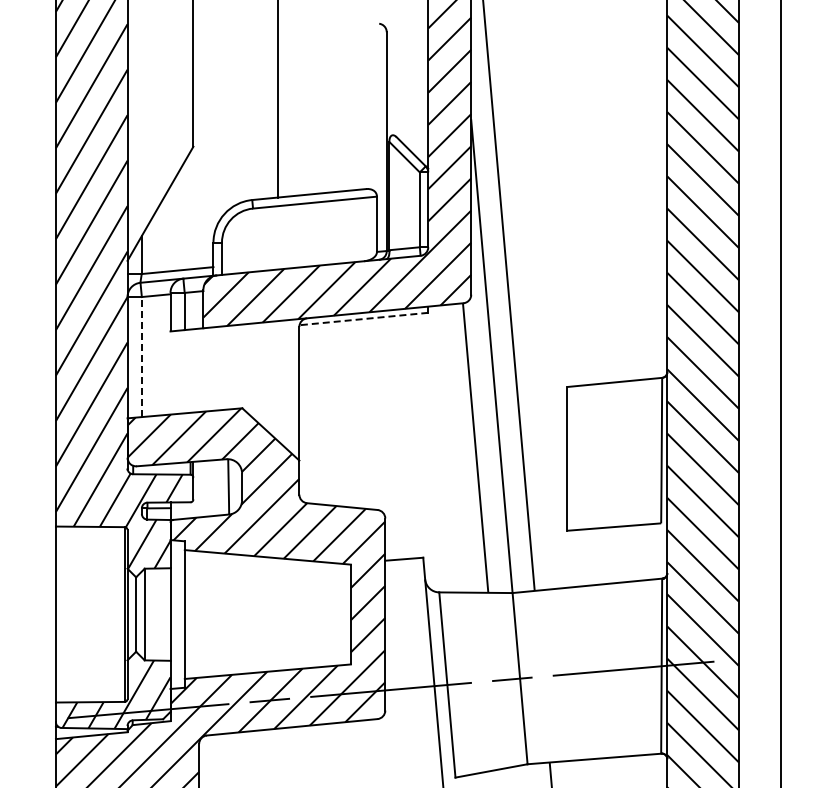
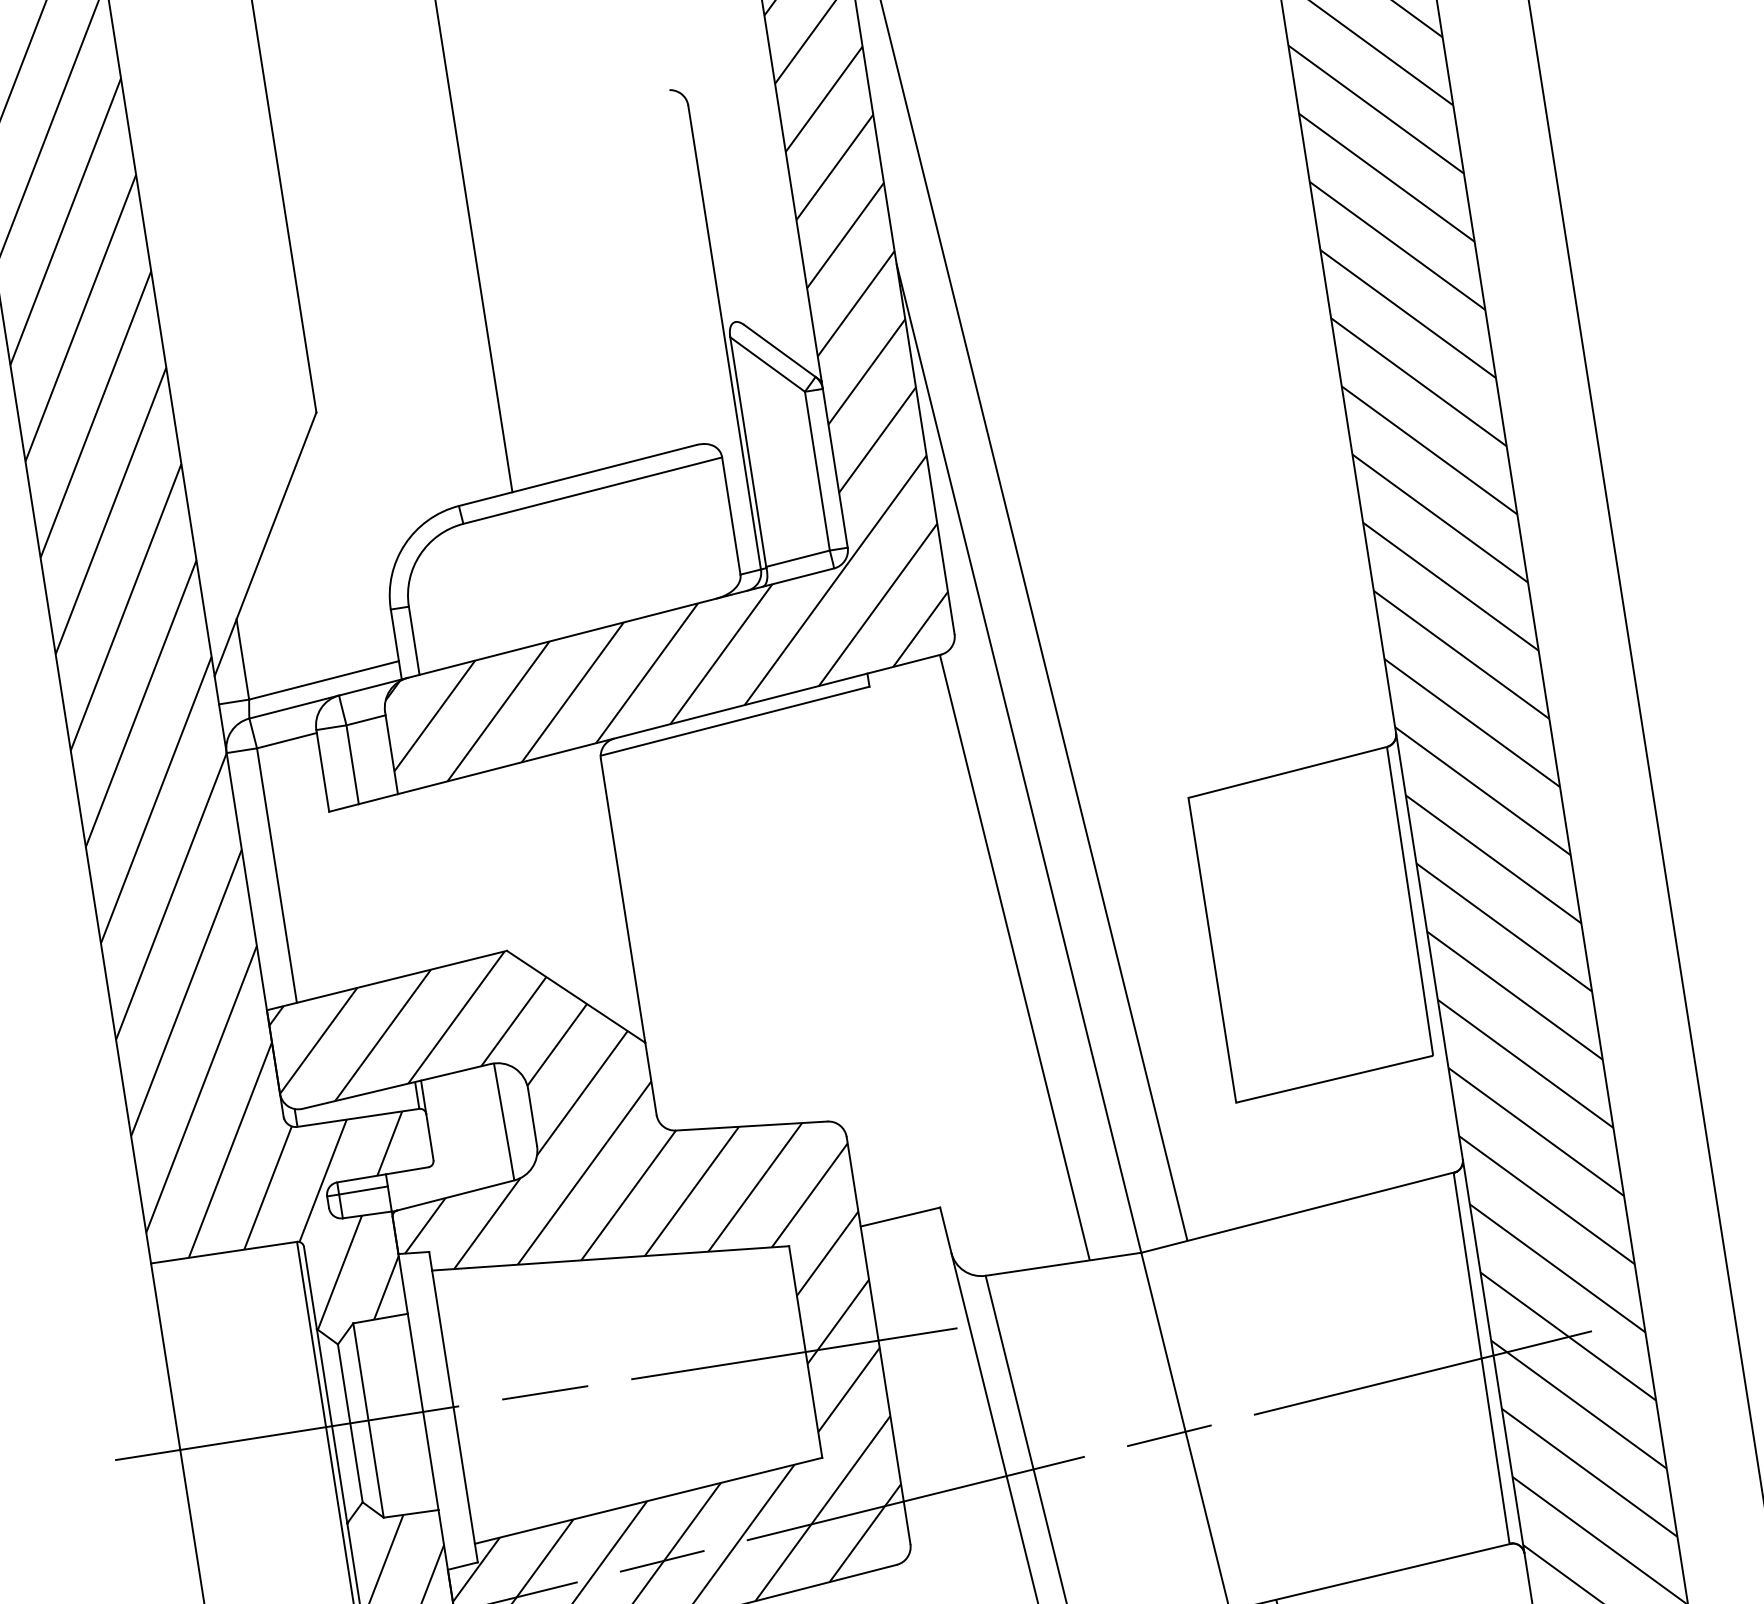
line: (363, 319) -> (734, 722), dashed -> solid
line: (141, 356) -> (276, 874), dashed -> solid
line: (223, 614) -> (535, 1394), added

